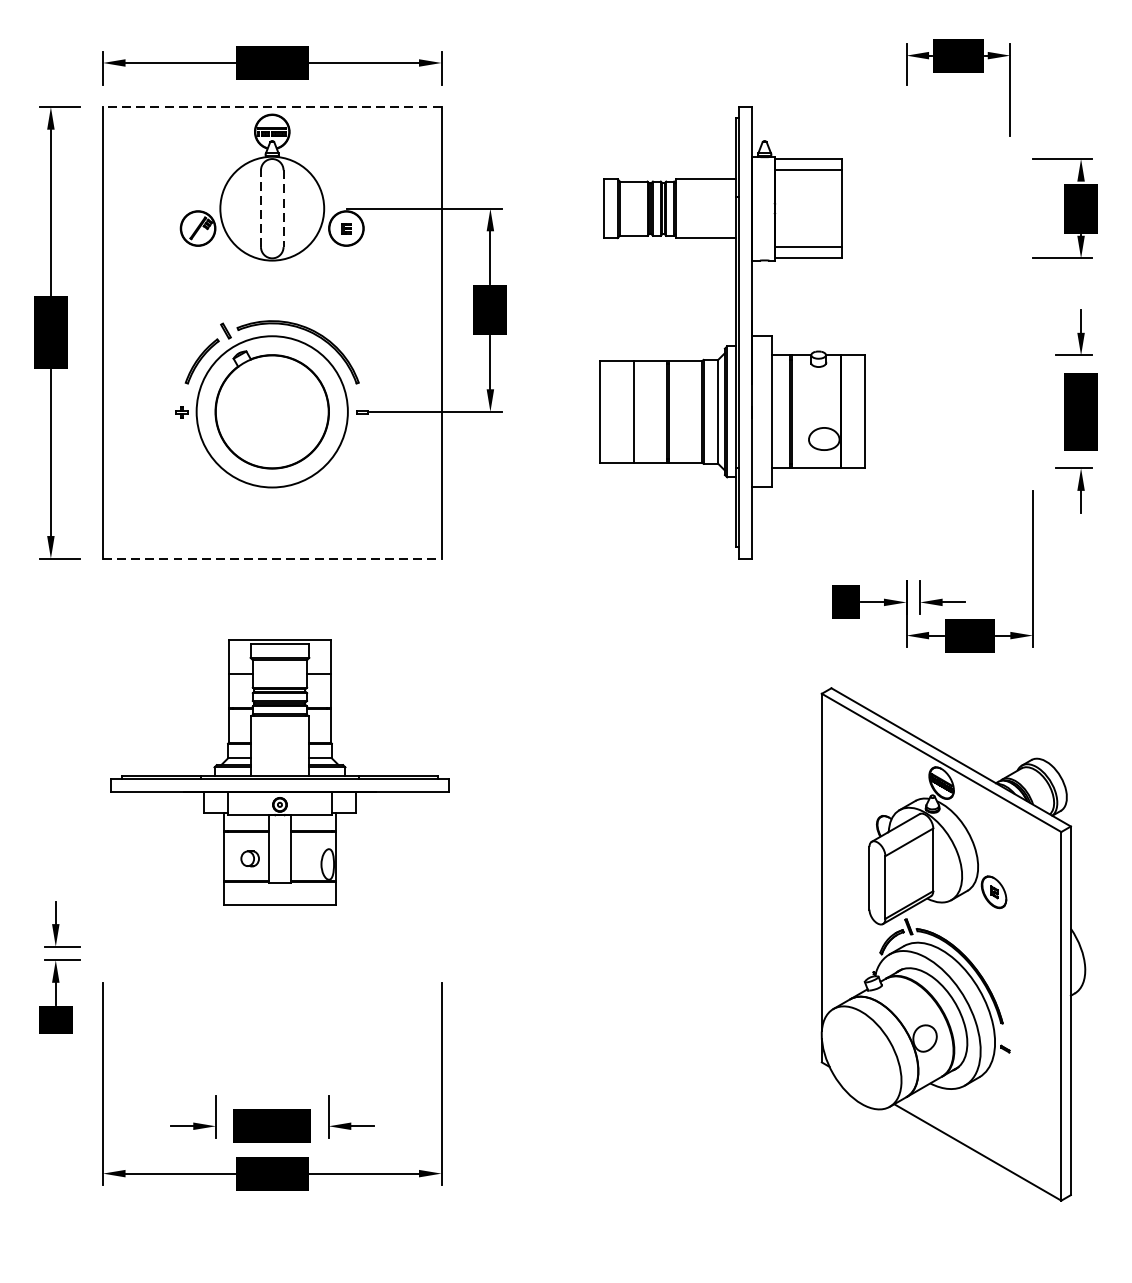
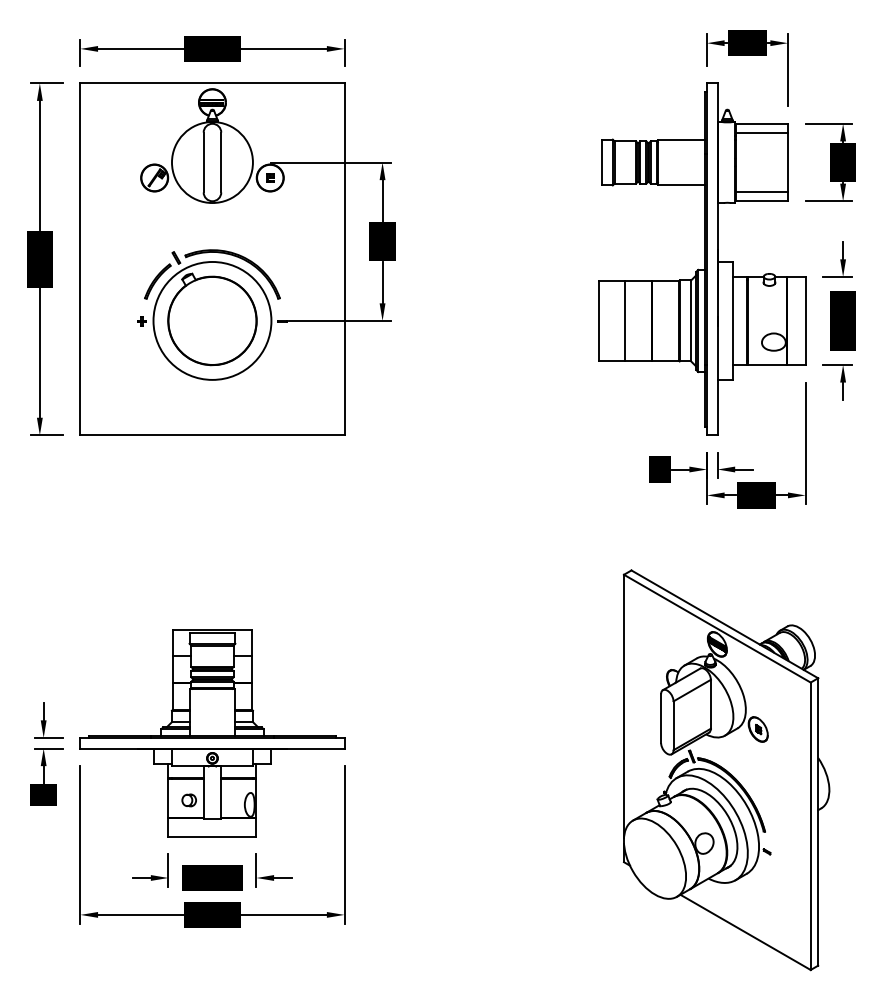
line: (271, 107) -> (211, 83), dashed -> solid
line: (260, 208) -> (203, 162), dashed -> solid
line: (283, 208) -> (221, 162), dashed -> solid
part: (732, 331) -> (702, 258), moved
line: (272, 558) -> (212, 435), dashed -> solid
part: (280, 772) -> (212, 733), moved
part: (953, 944) -> (726, 770), moved

